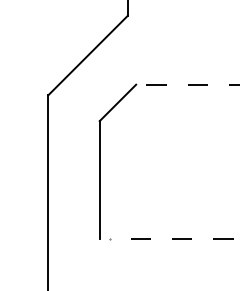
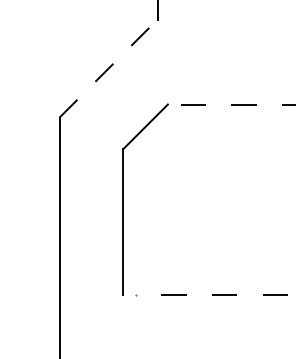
line: (87, 55) -> (108, 68), solid -> dashed

